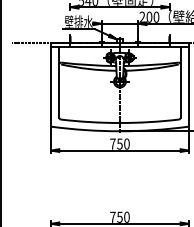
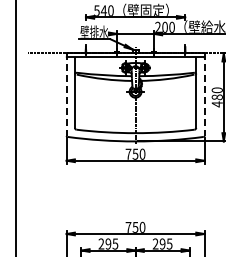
line: (50, 85) -> (66, 95), solid -> dashed
line: (188, 85) -> (204, 95), solid -> dashed

